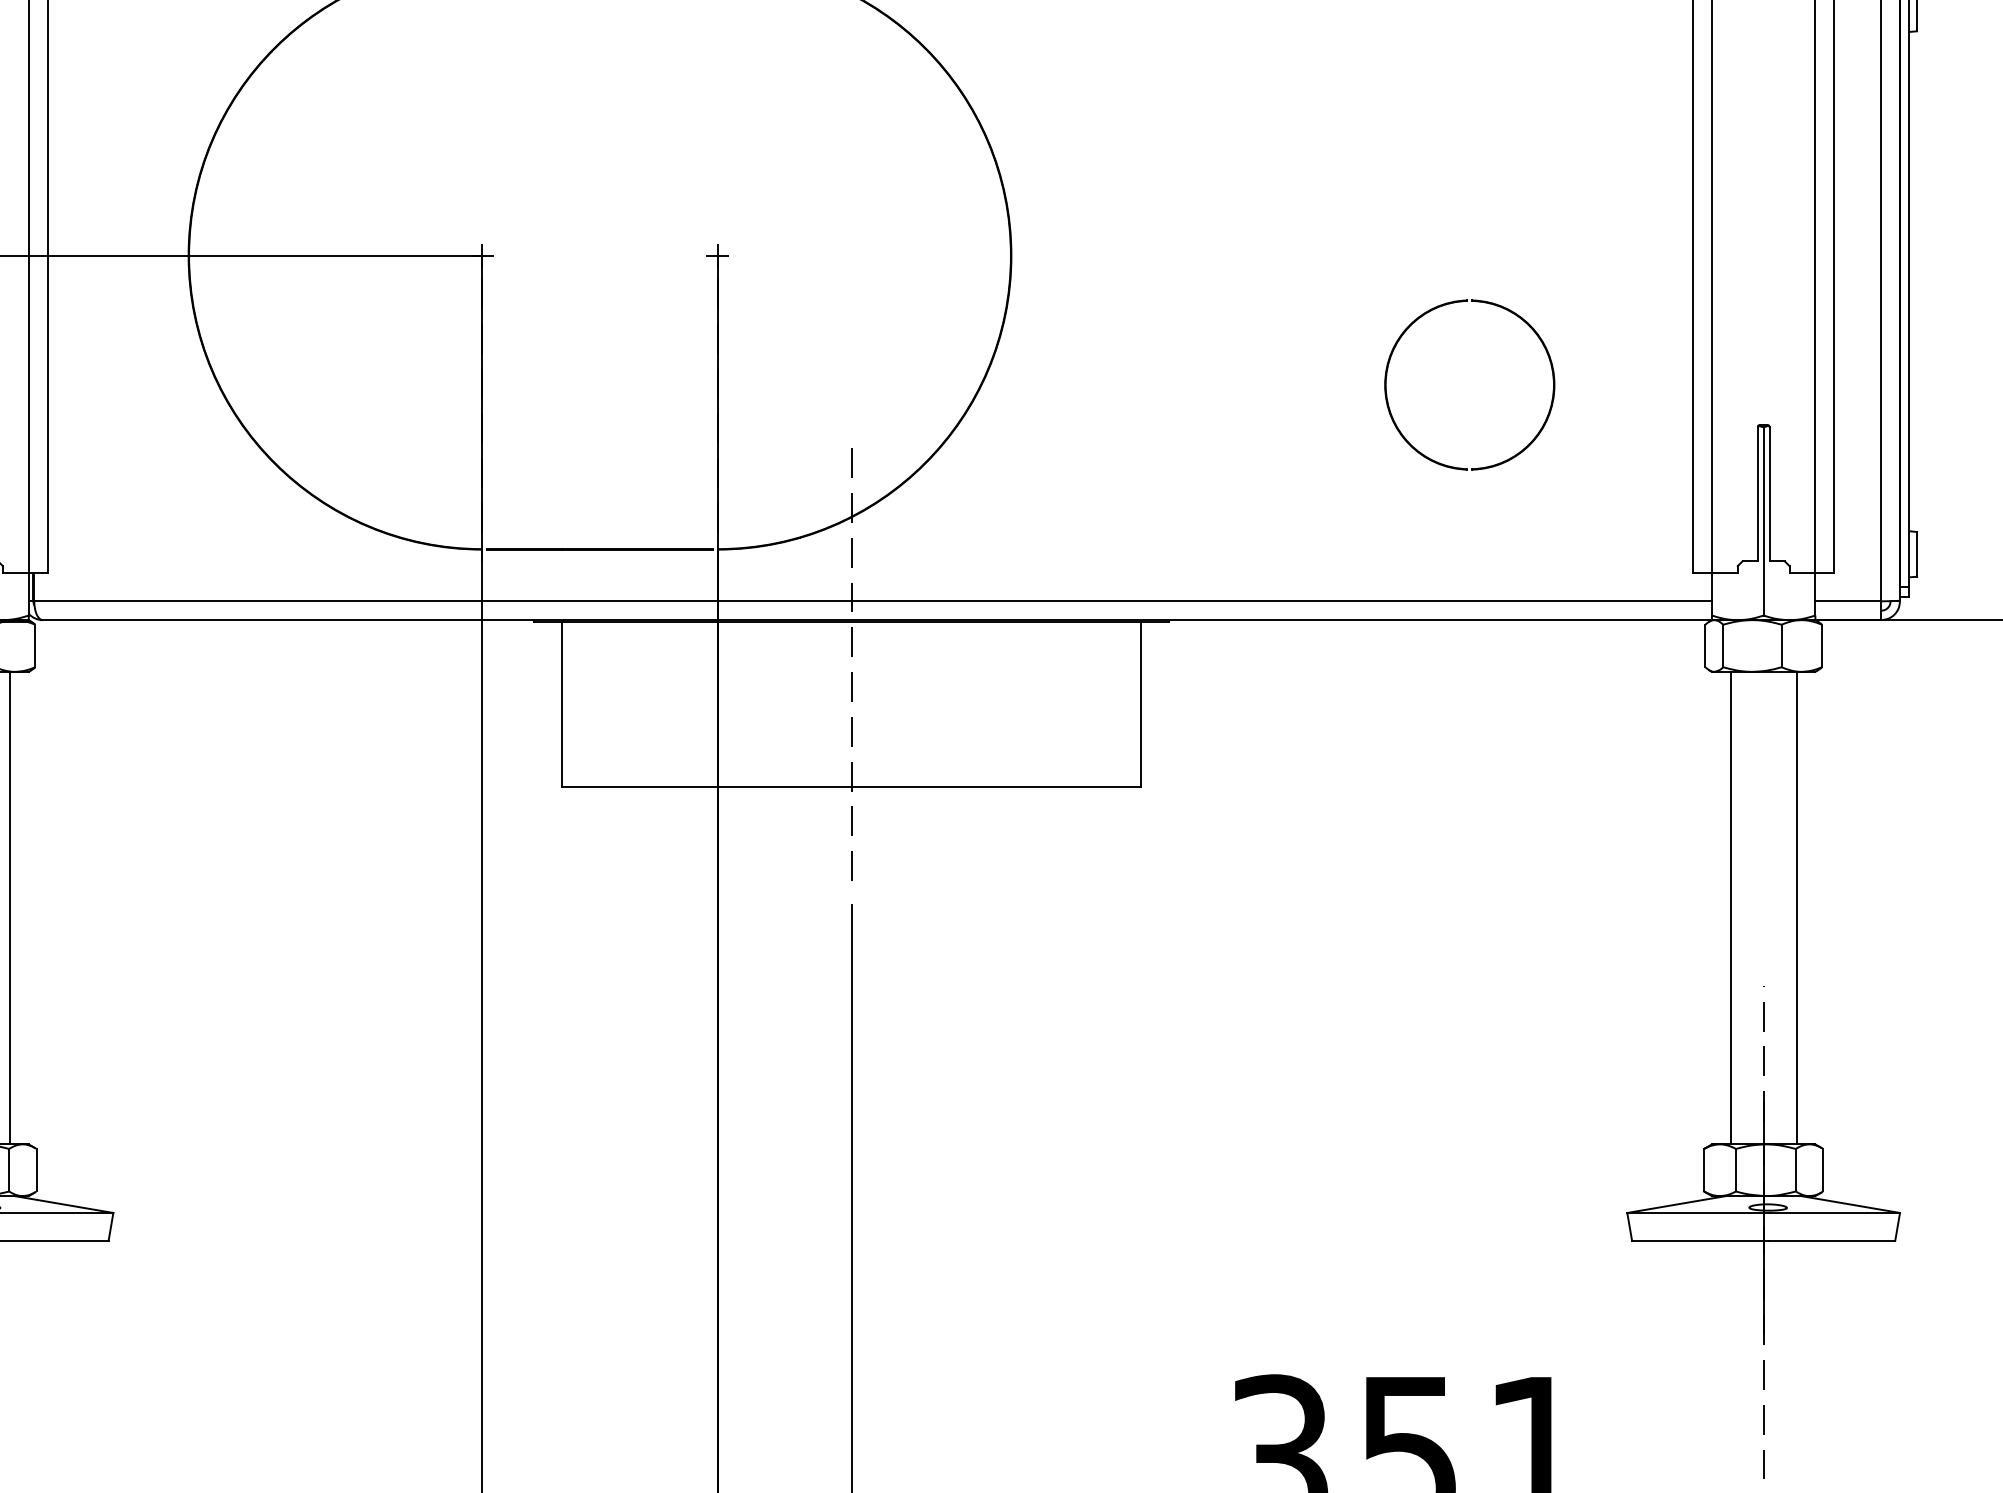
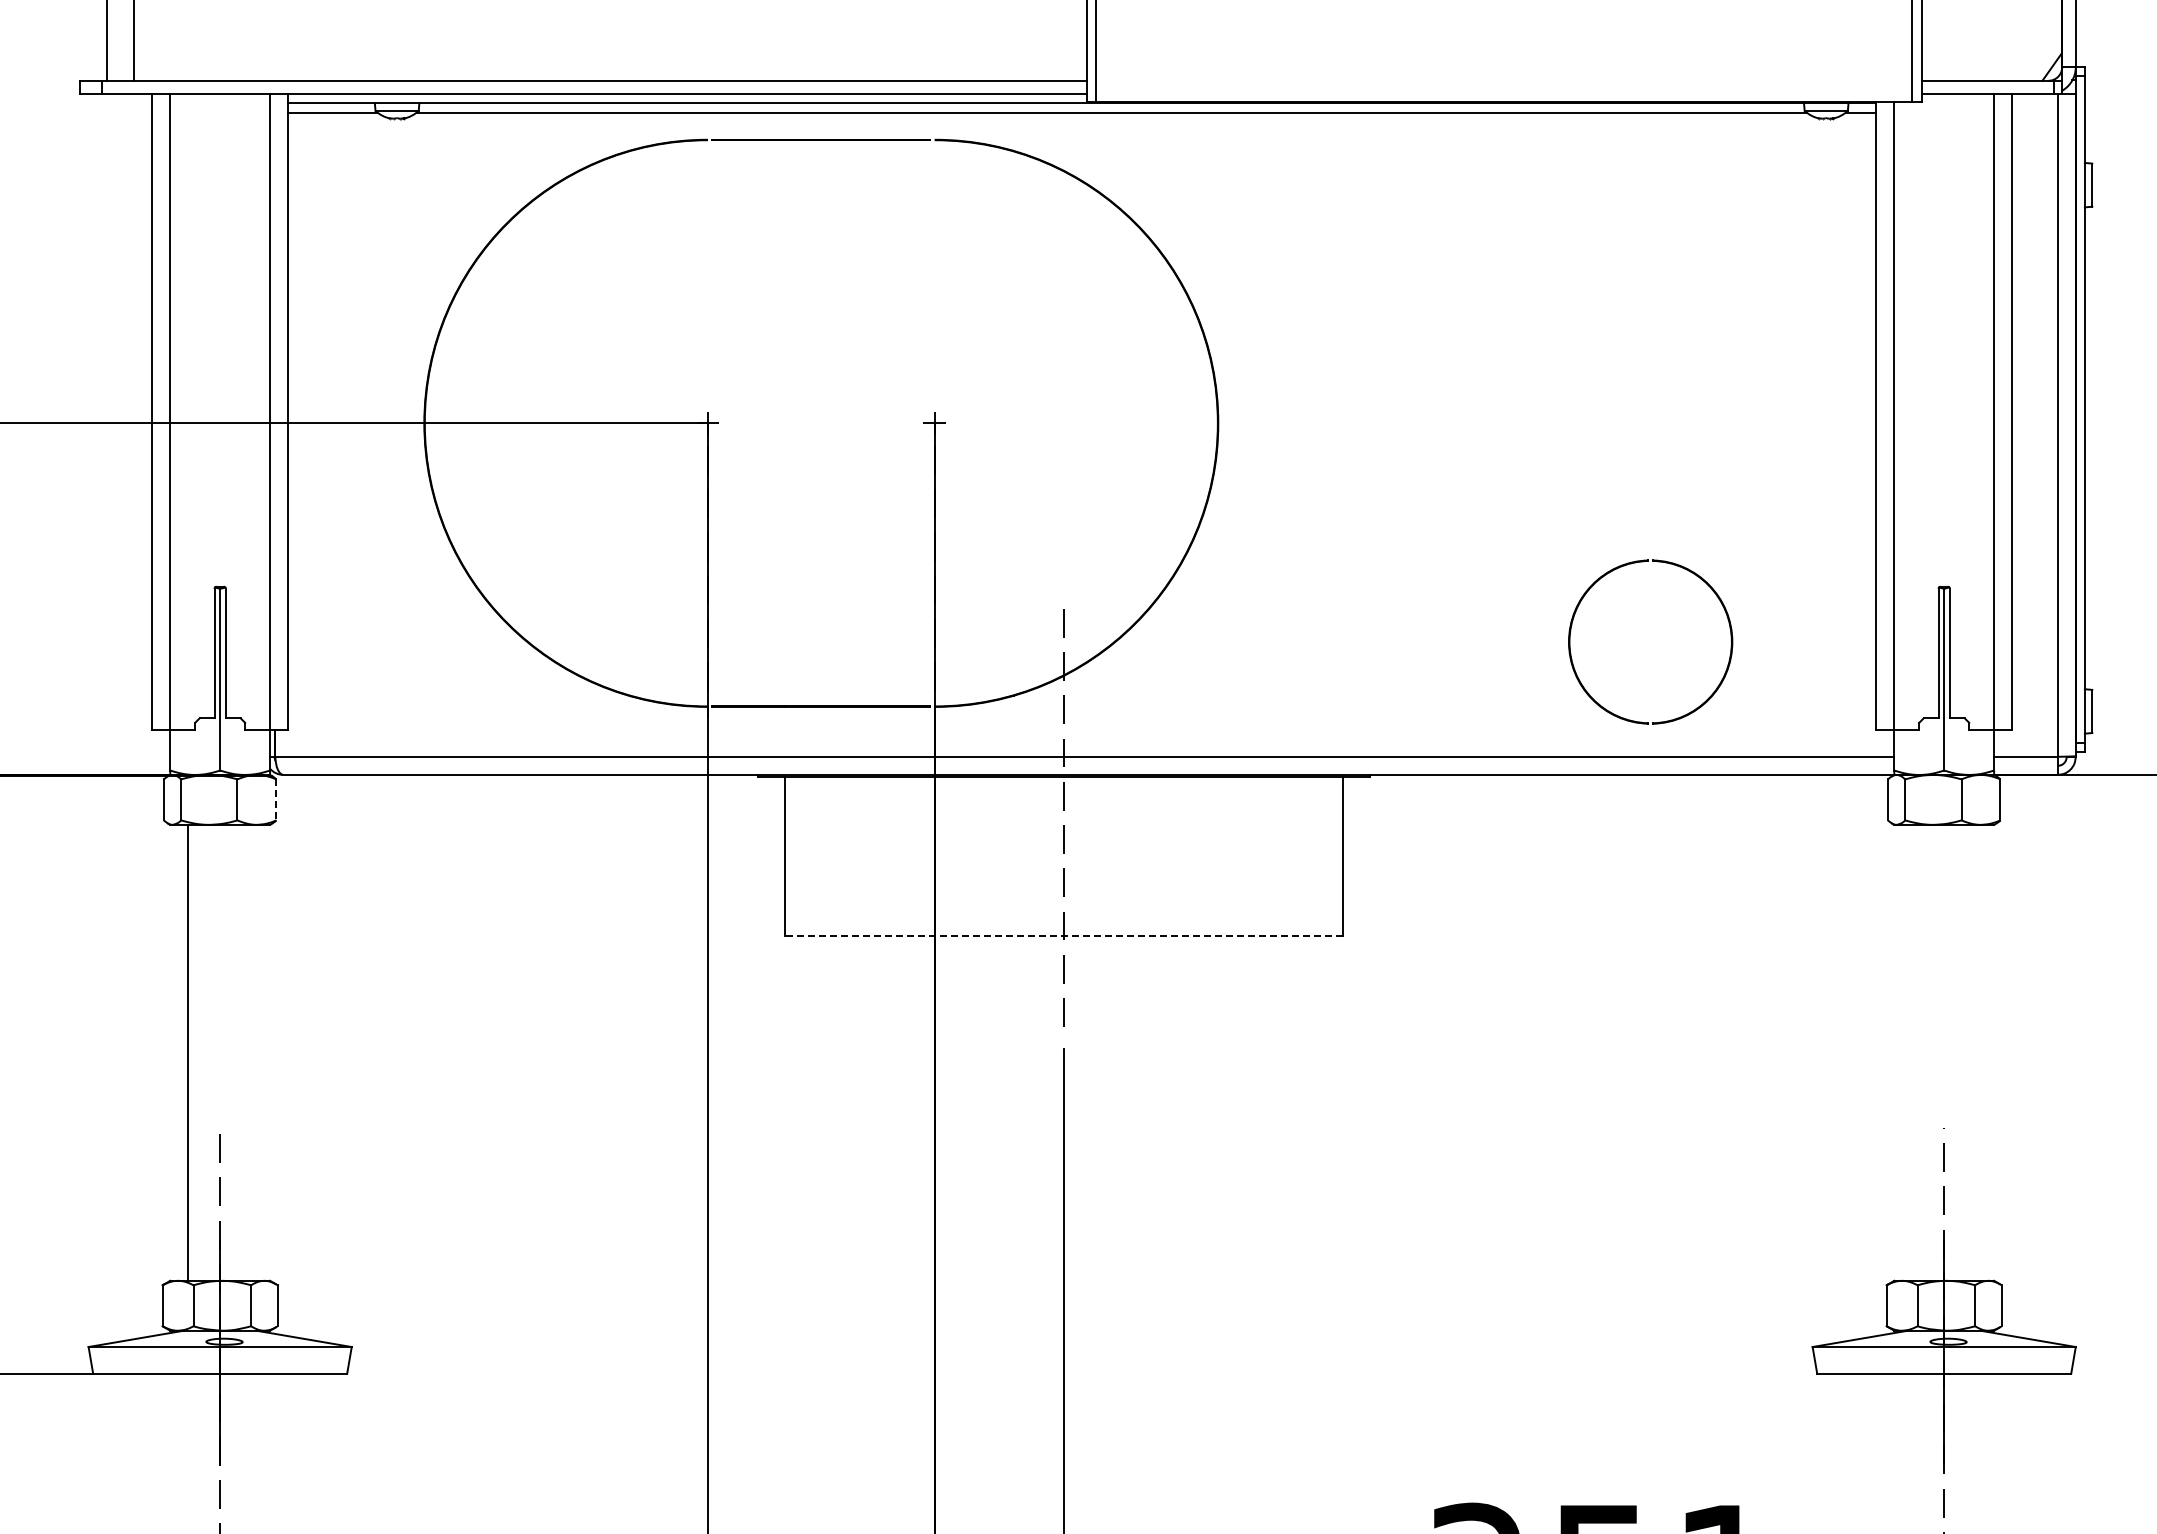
part: (1429, 312) -> (1611, 572), moved
line: (35, 645) -> (276, 799), solid -> dashed
line: (850, 787) -> (1063, 936), solid -> dashed
line: (9, 907) -> (251, 1052), removed
line: (1730, 907) -> (1912, 1052), removed
line: (1796, 907) -> (1975, 1052), removed

